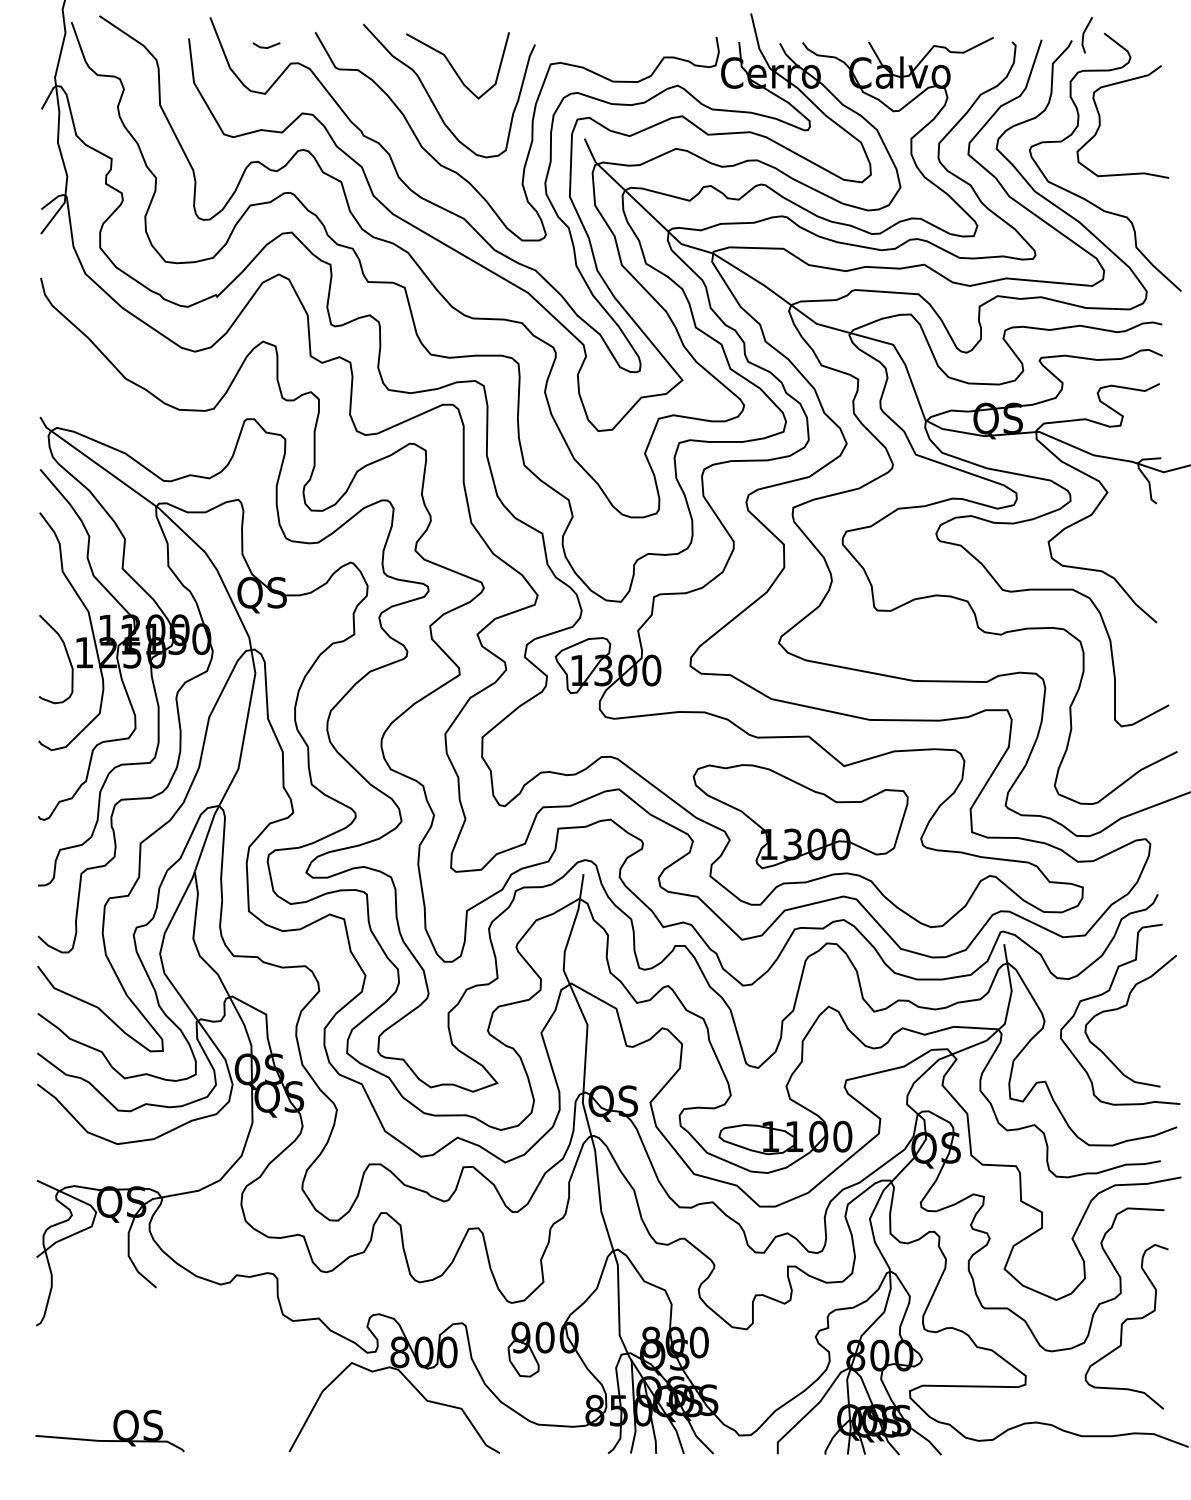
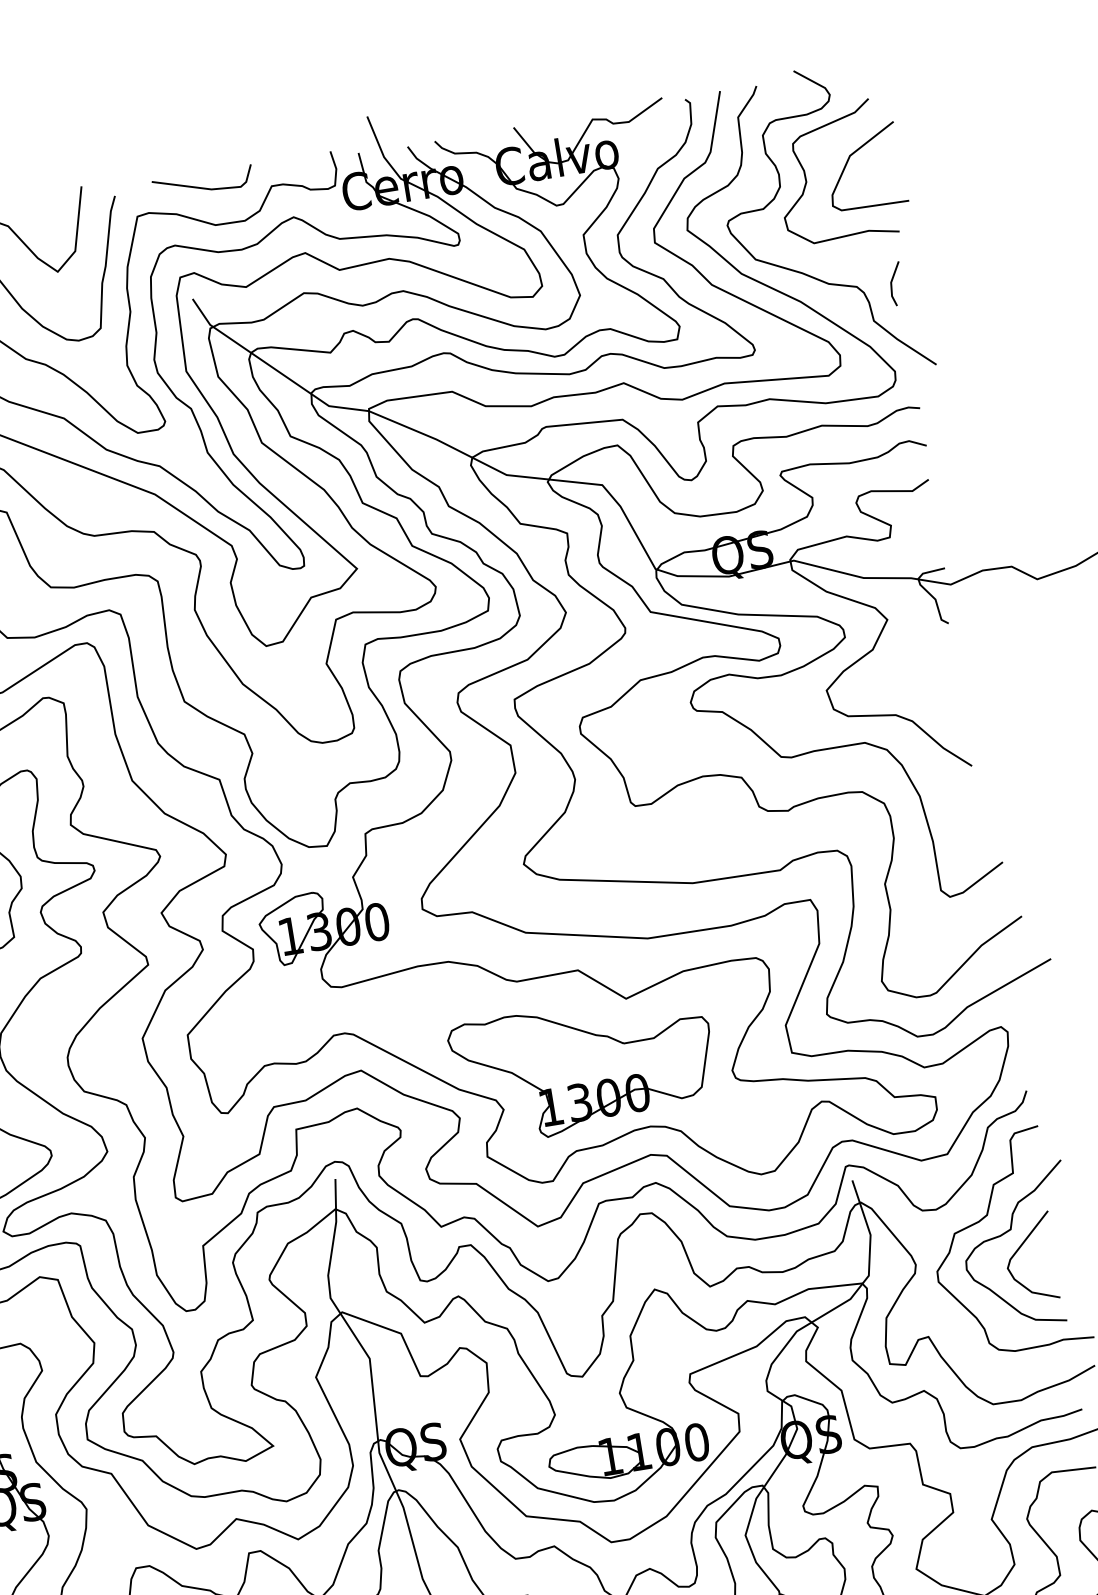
line: (1084, 35) -> (892, 284), moved
line: (606, 48) -> (201, 186), added
curve: (1136, 115) -> (848, 163), added
curve: (1131, 1022) -> (1020, 1249), added

